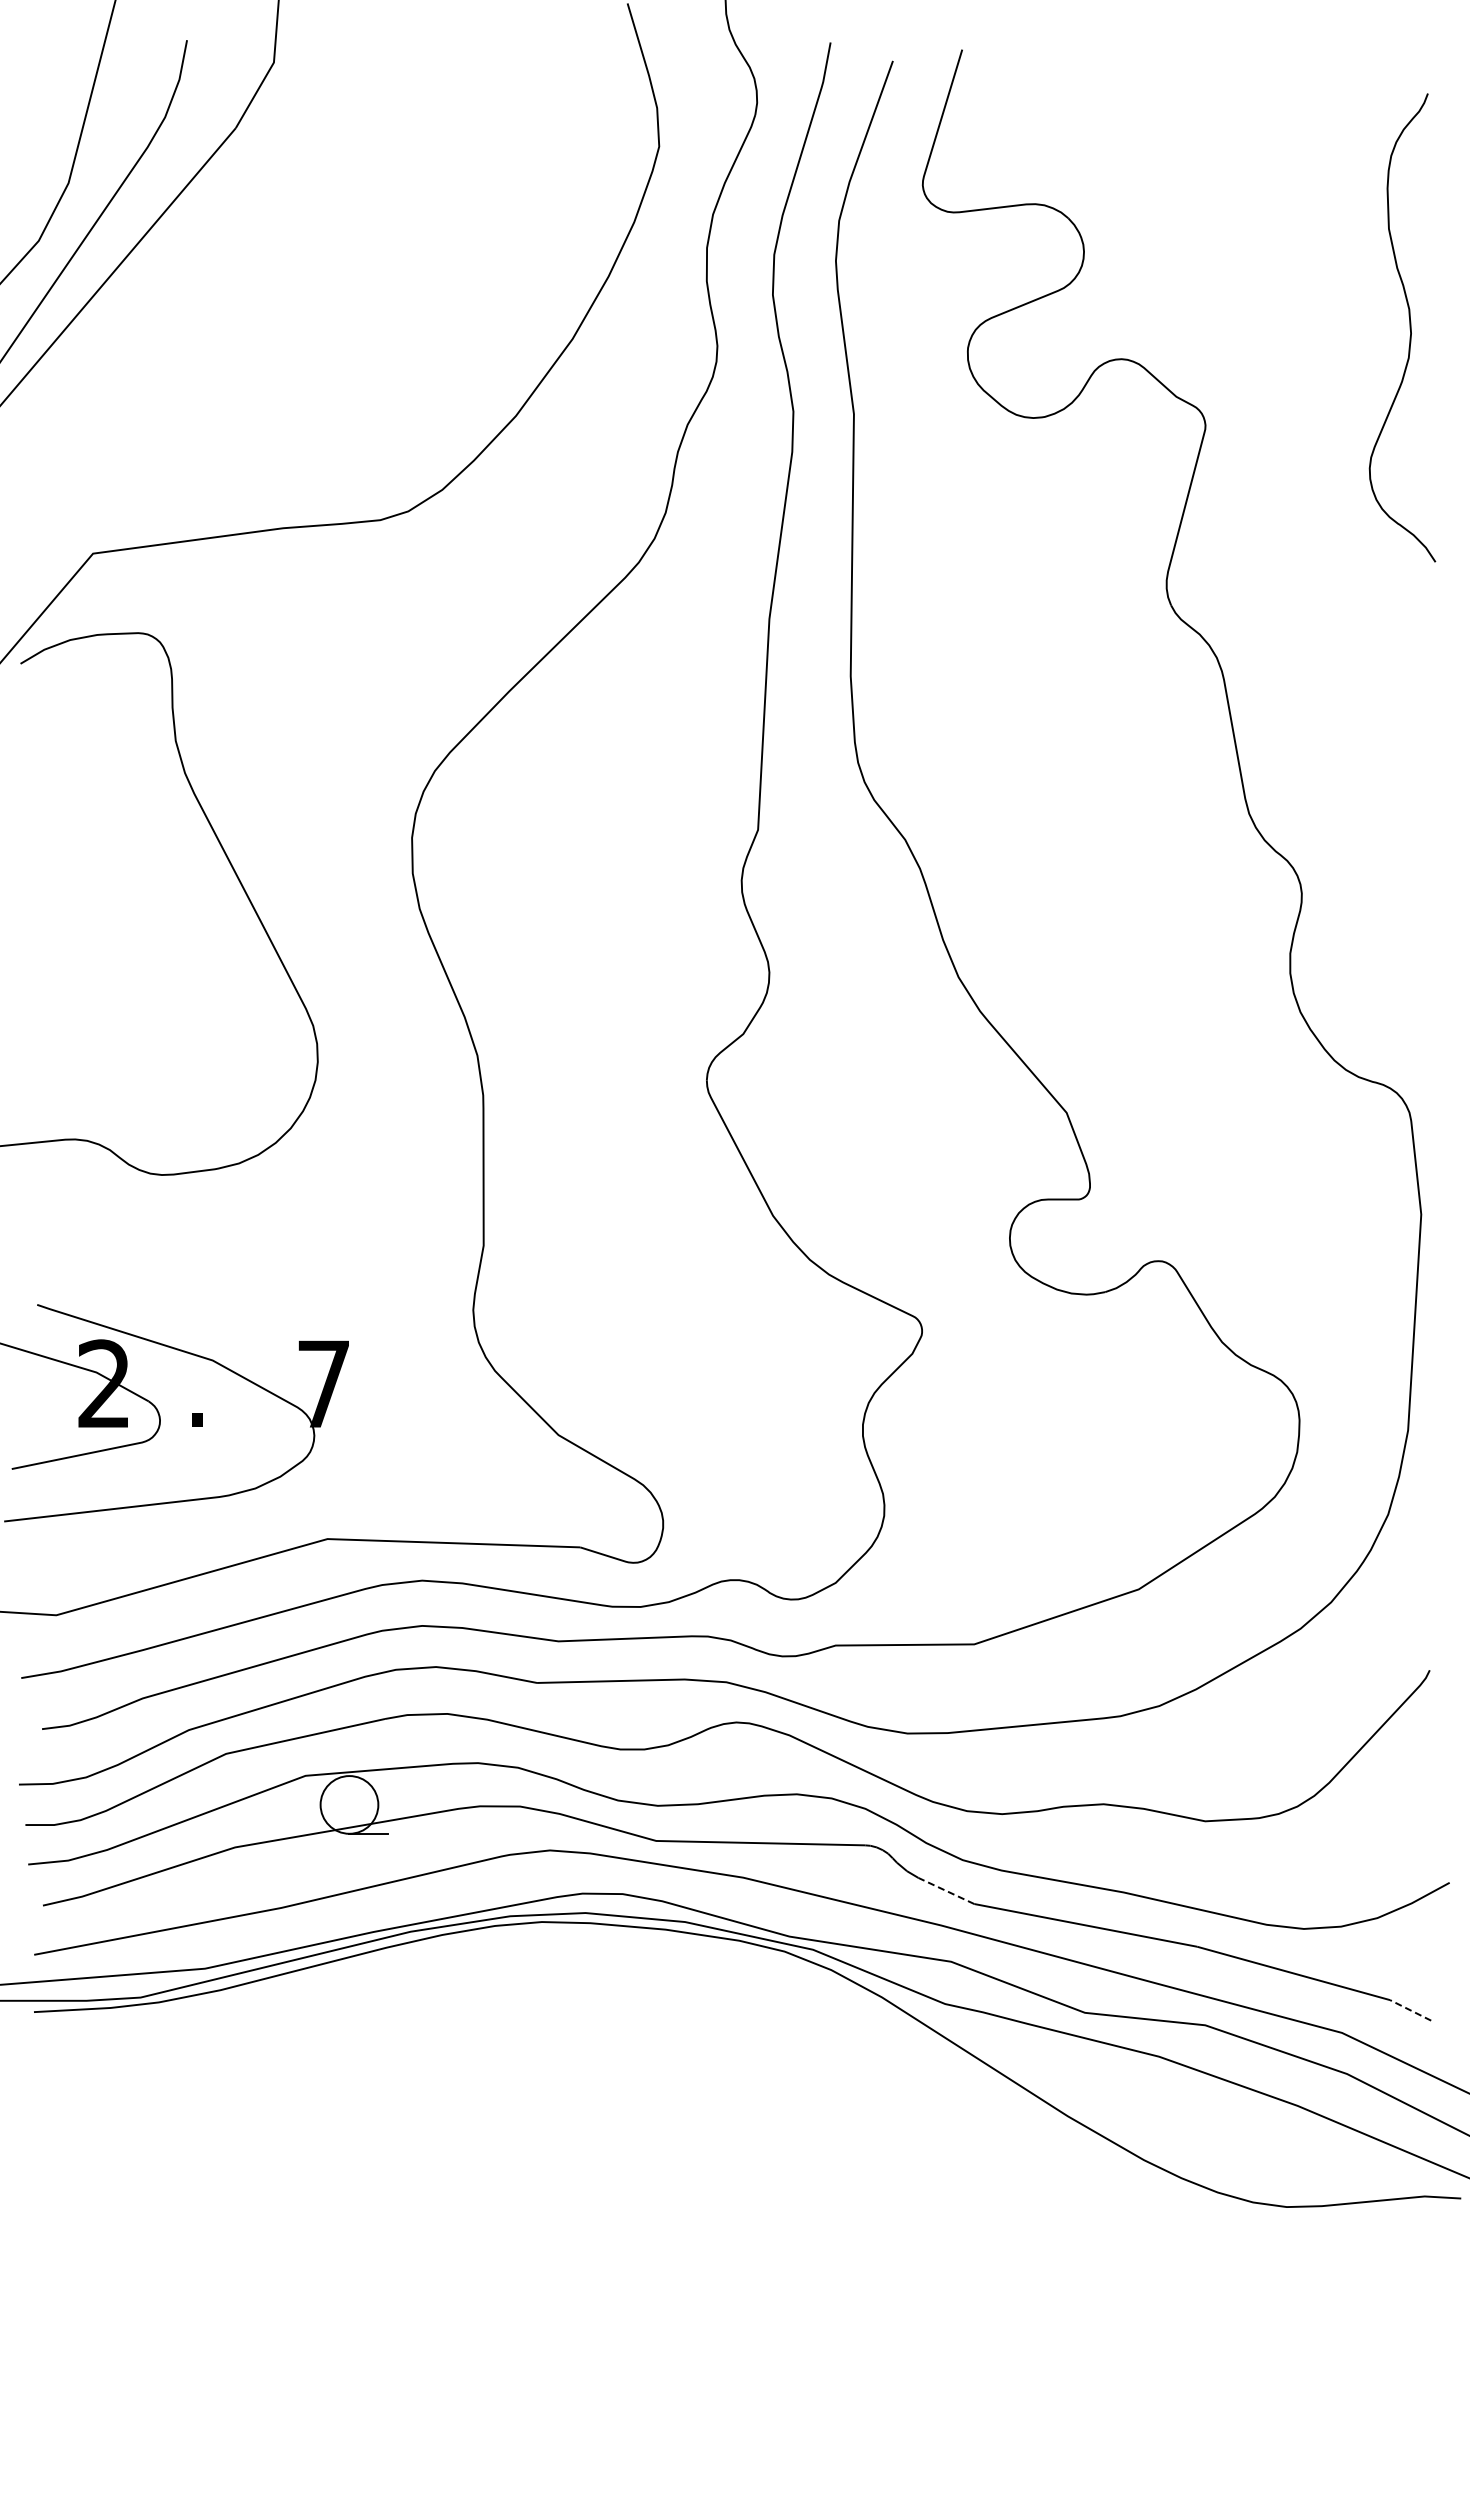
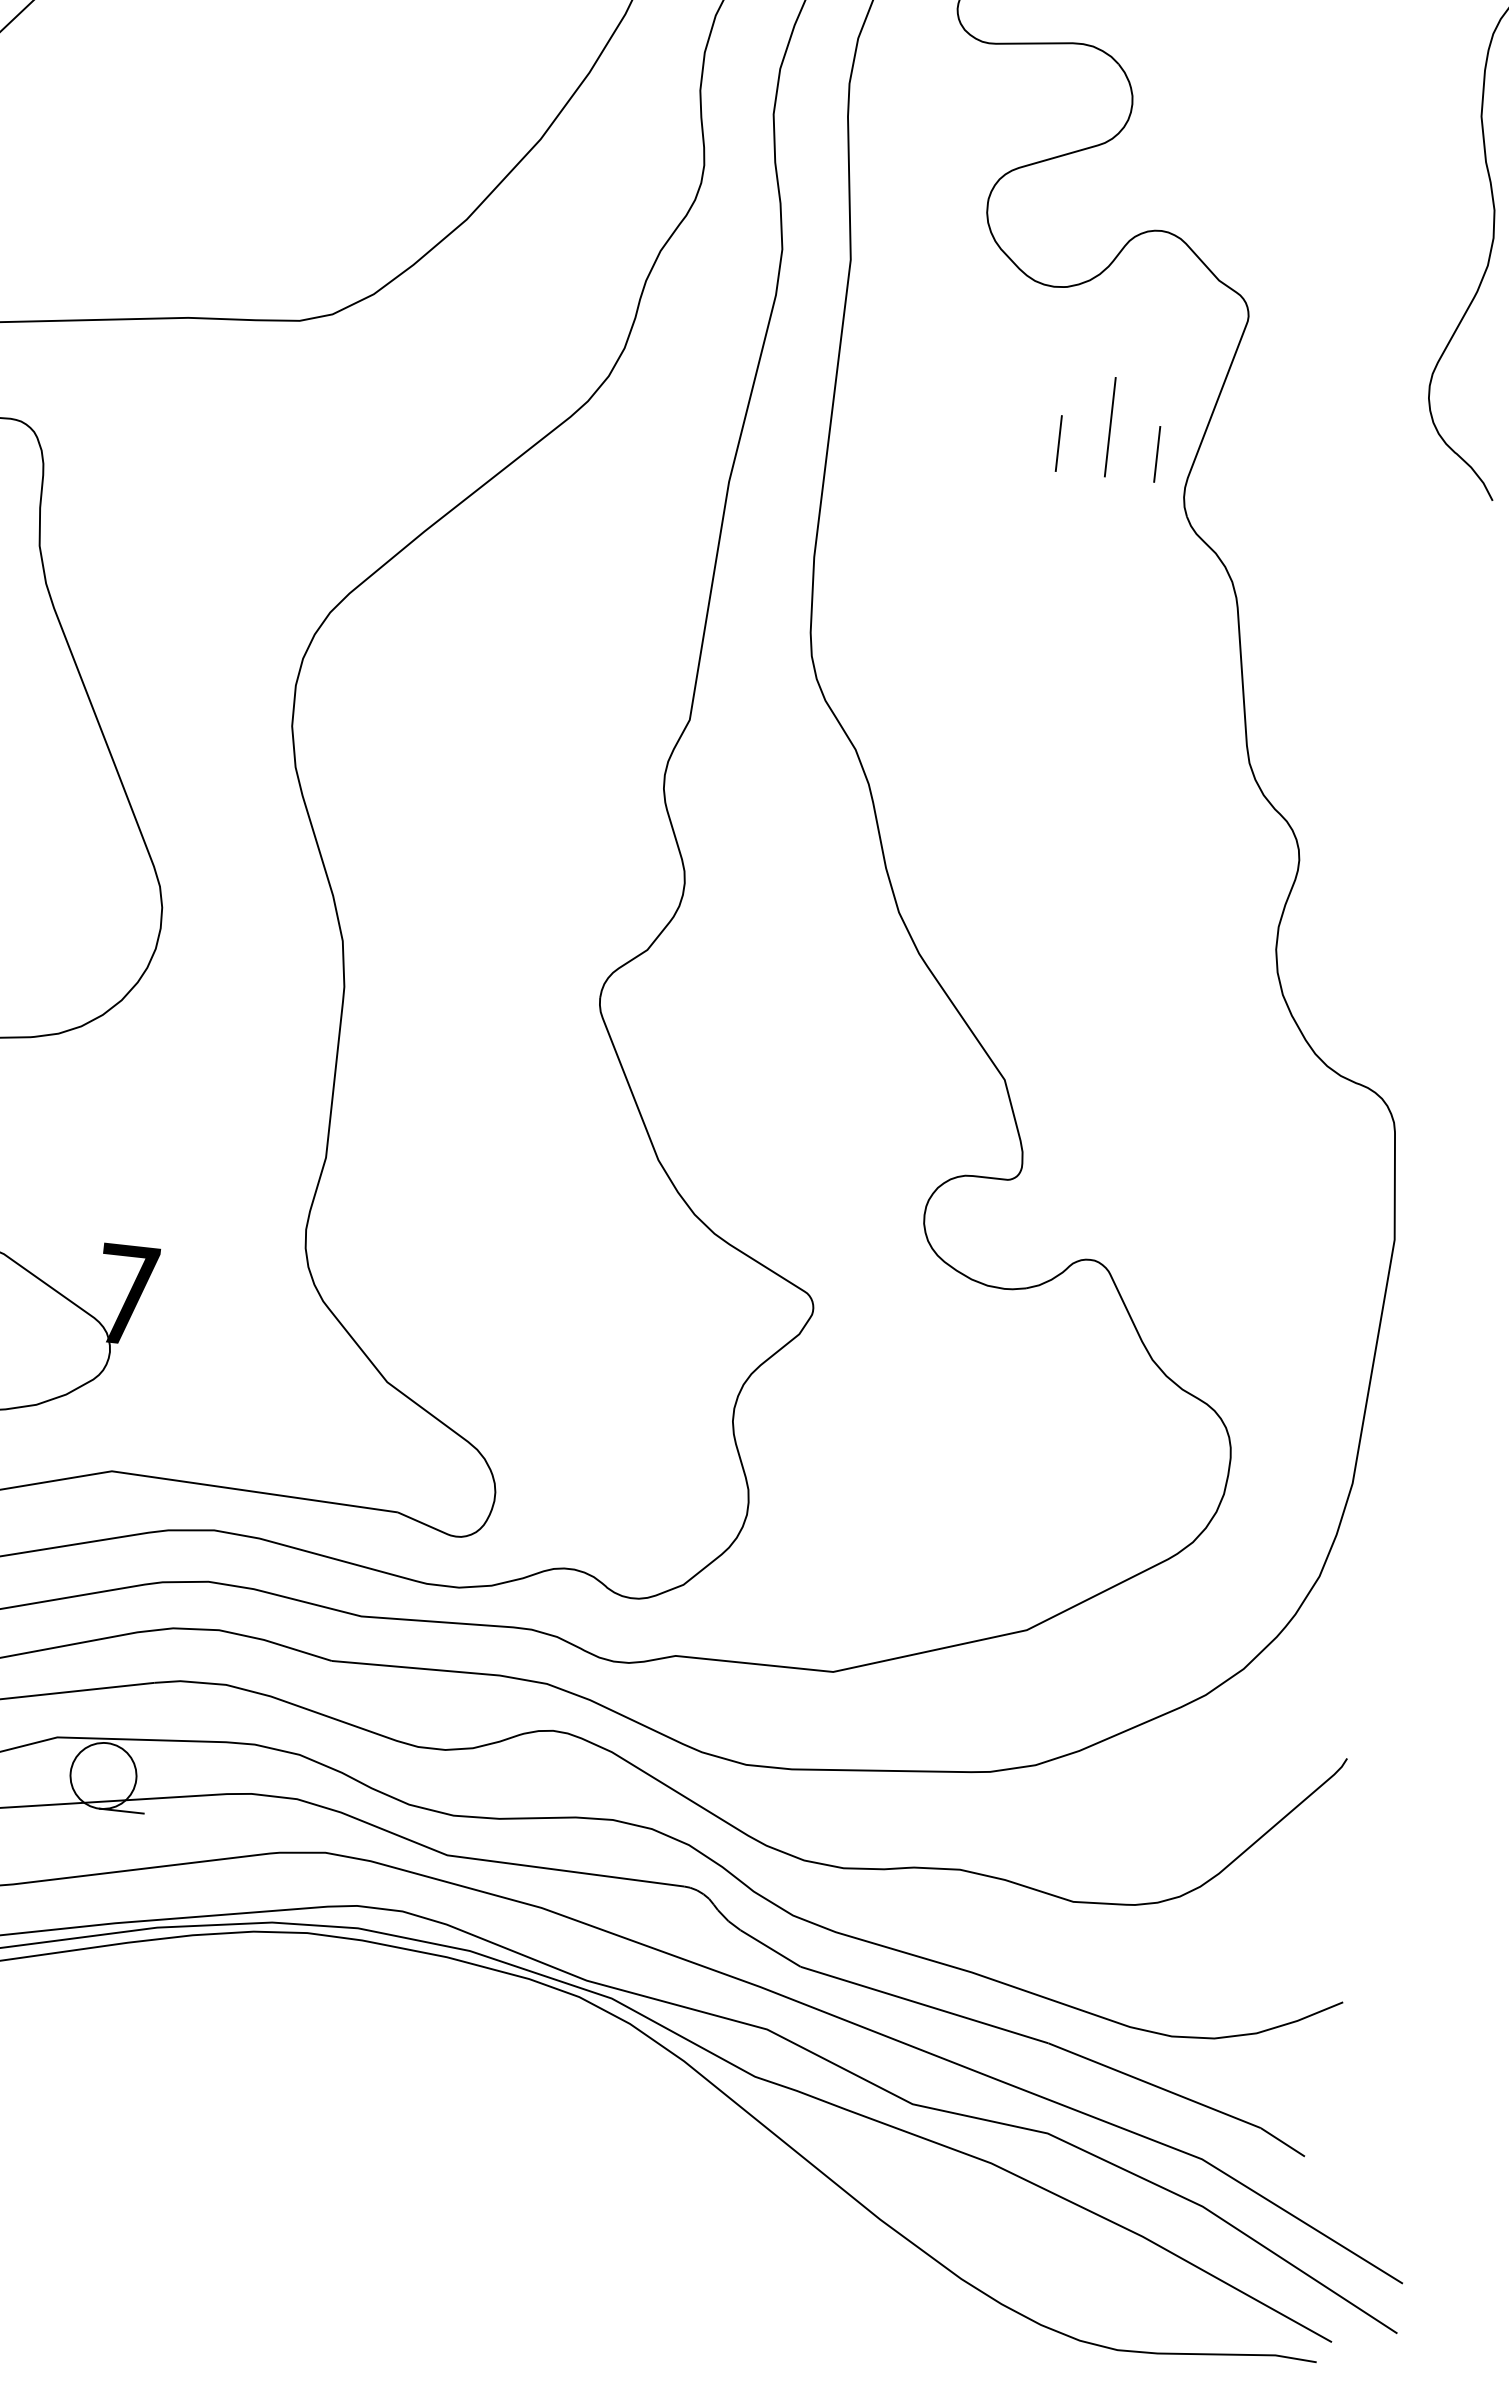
line: (1095, 534) -> (1109, 426), added
line: (1052, 553) -> (1058, 442), added
line: (1139, 553) -> (1157, 453), added
line: (946, 1890) -> (770, 1947), dashed -> solid
line: (1410, 2010) -> (1282, 2142), dashed -> solid

